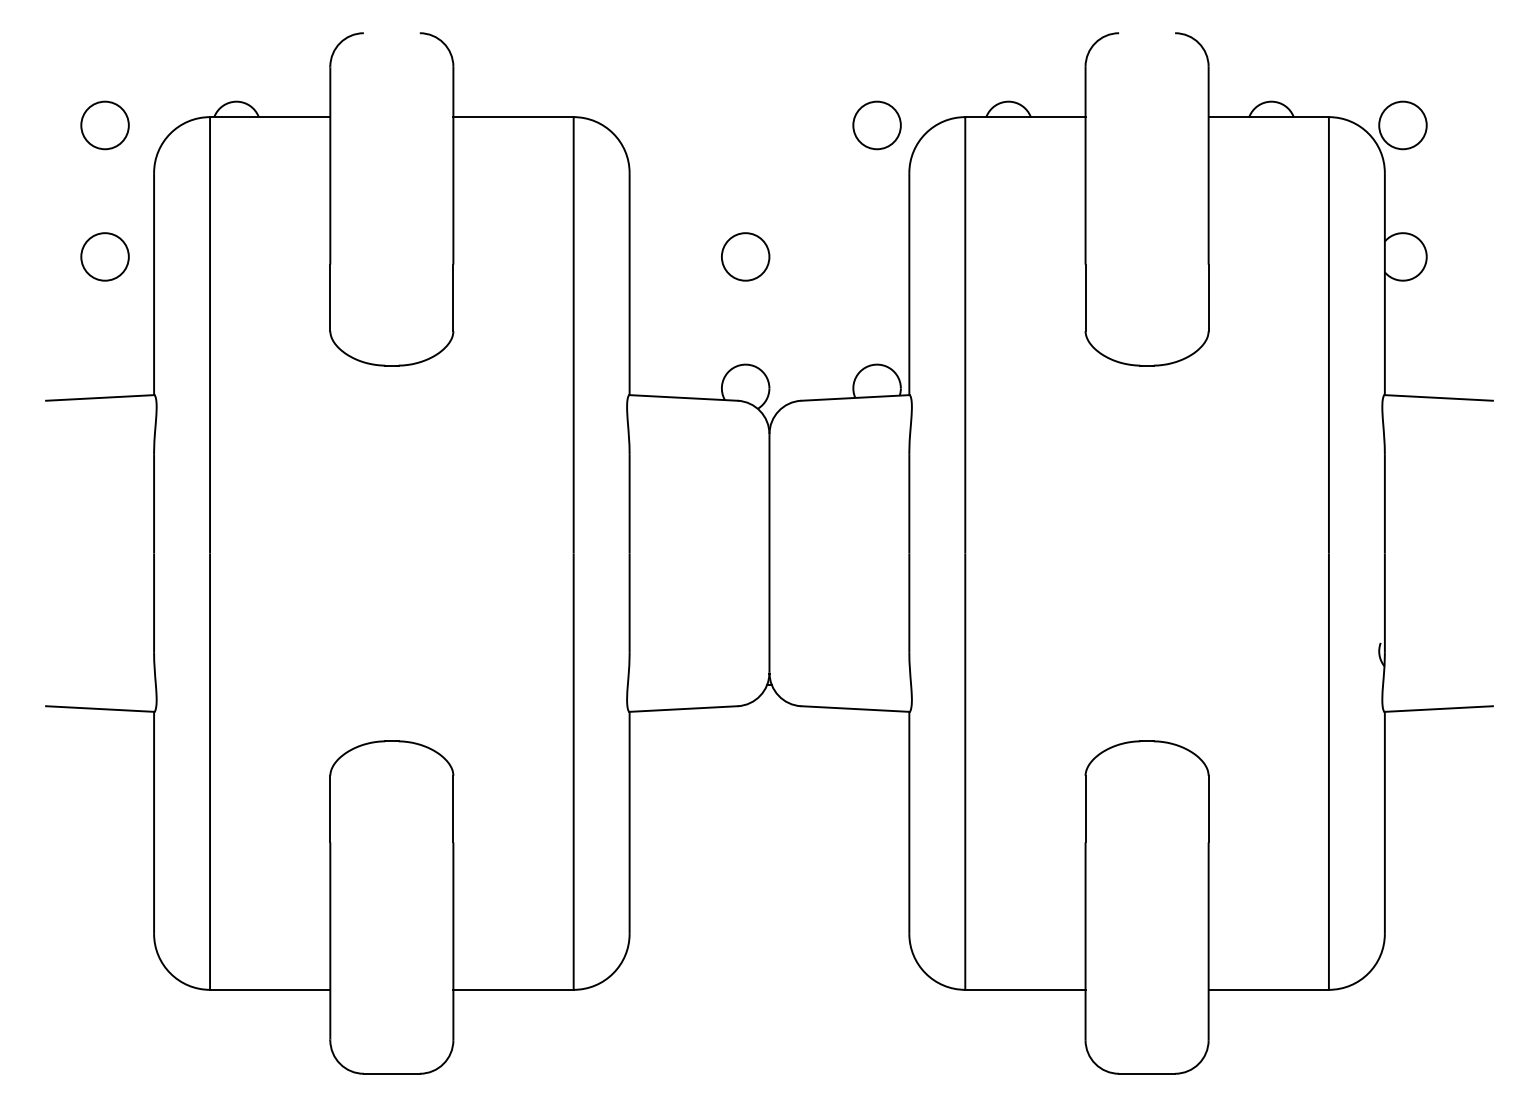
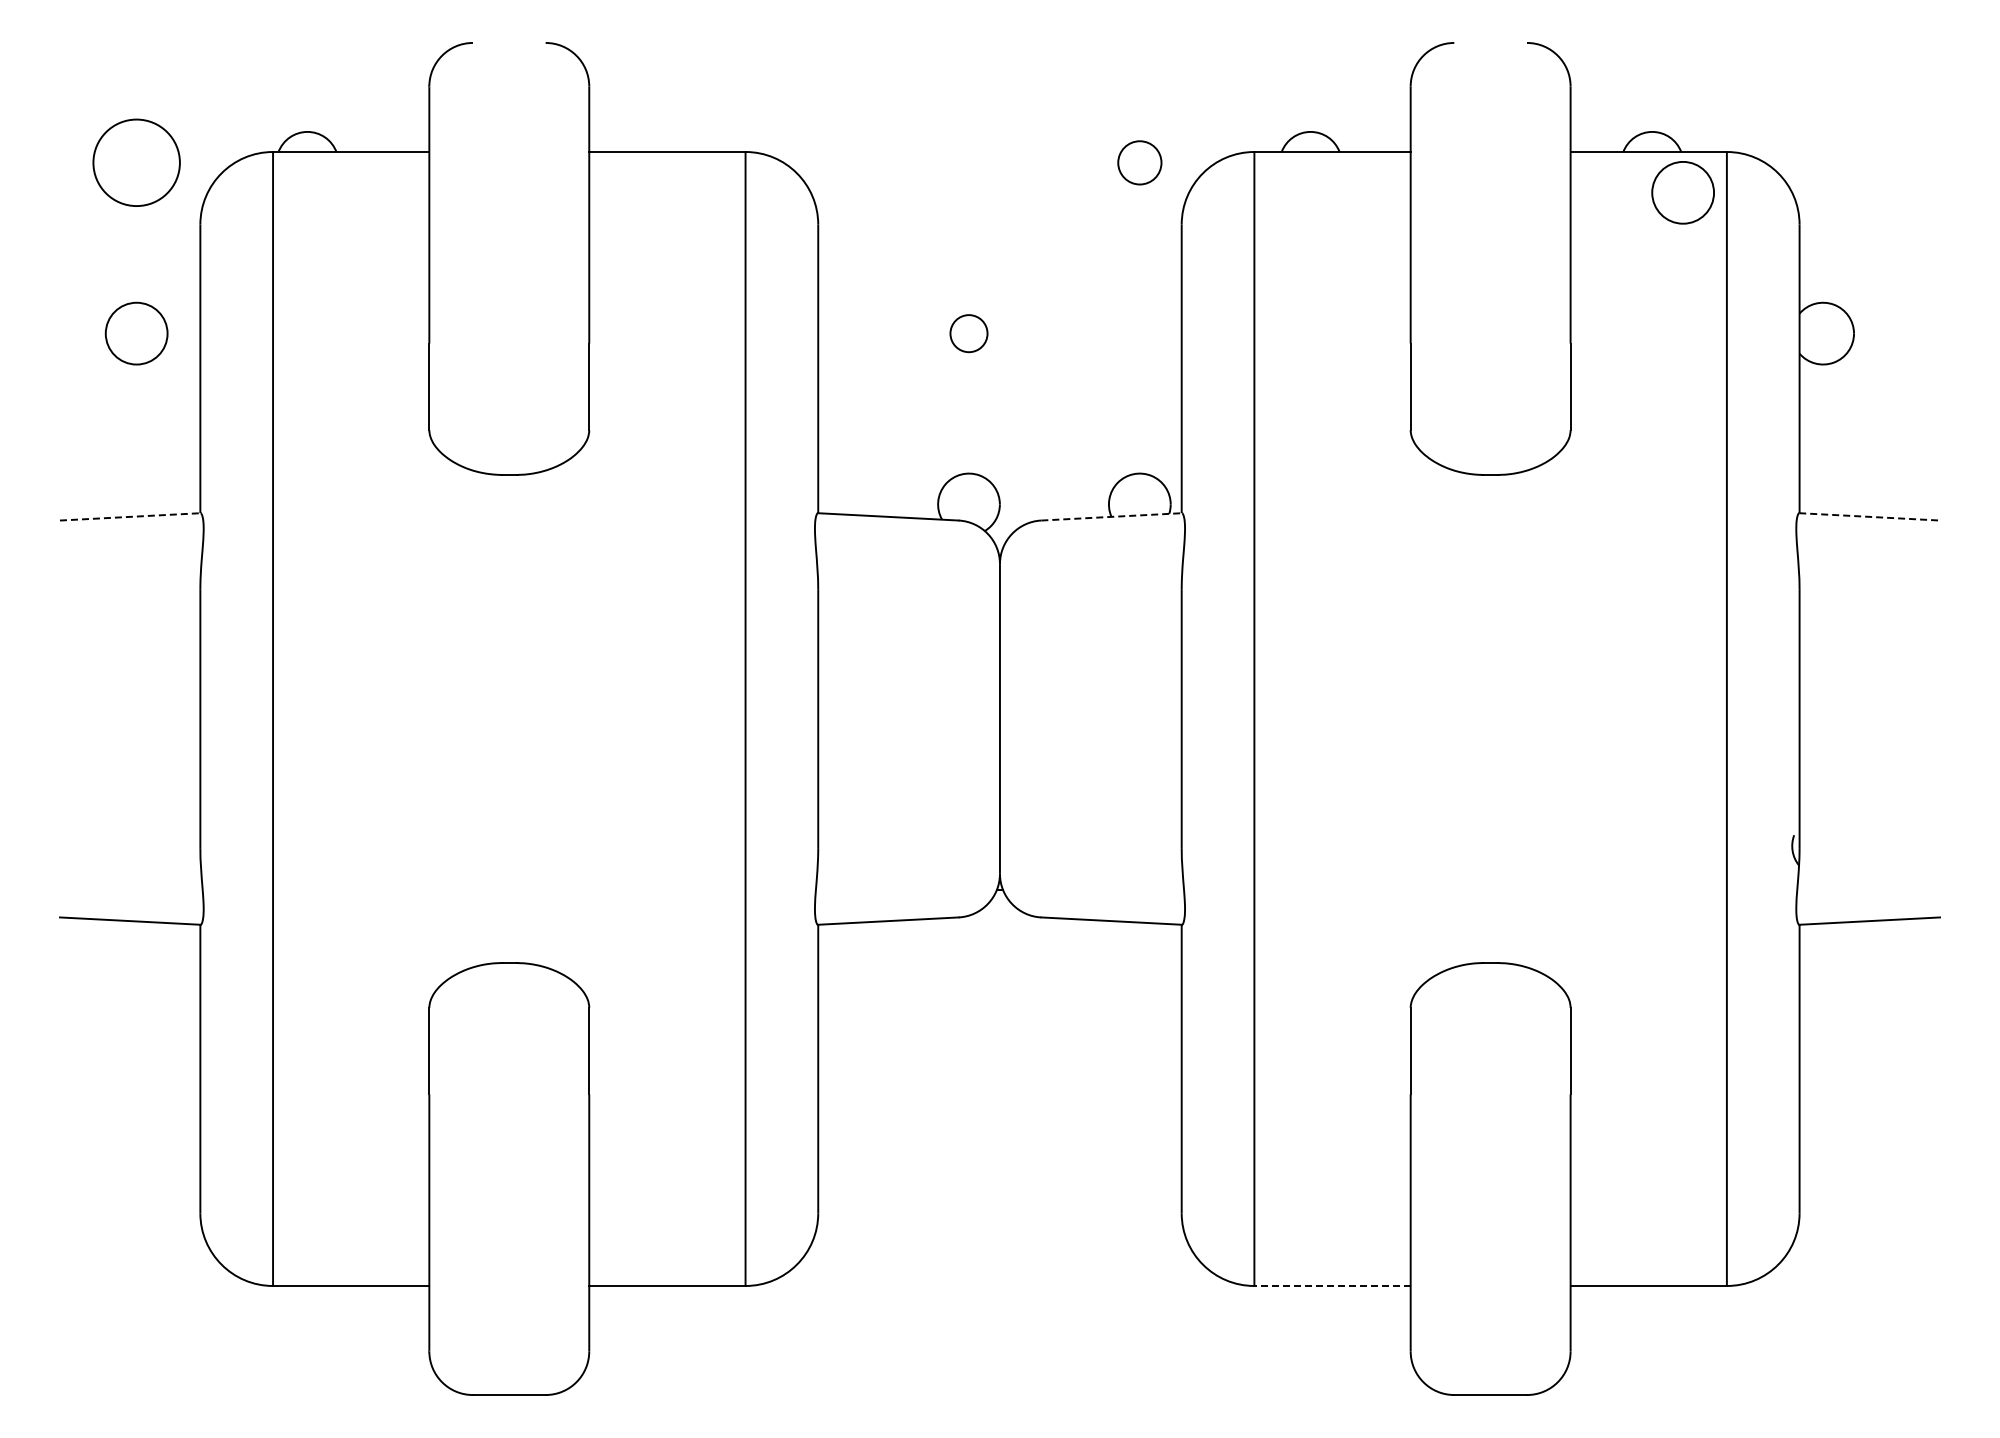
circle: (104, 125) -> (136, 162), size x1.4
circle: (876, 125) -> (1139, 162), size x0.7
circle: (1402, 125) -> (1682, 192), moved
circle: (745, 256) -> (968, 333), size x0.6
line: (100, 397) -> (130, 516), solid -> dashed
line: (856, 397) -> (1112, 516), solid -> dashed
line: (1439, 397) -> (1870, 516), solid -> dashed
line: (1025, 989) -> (1332, 1285), solid -> dashed

